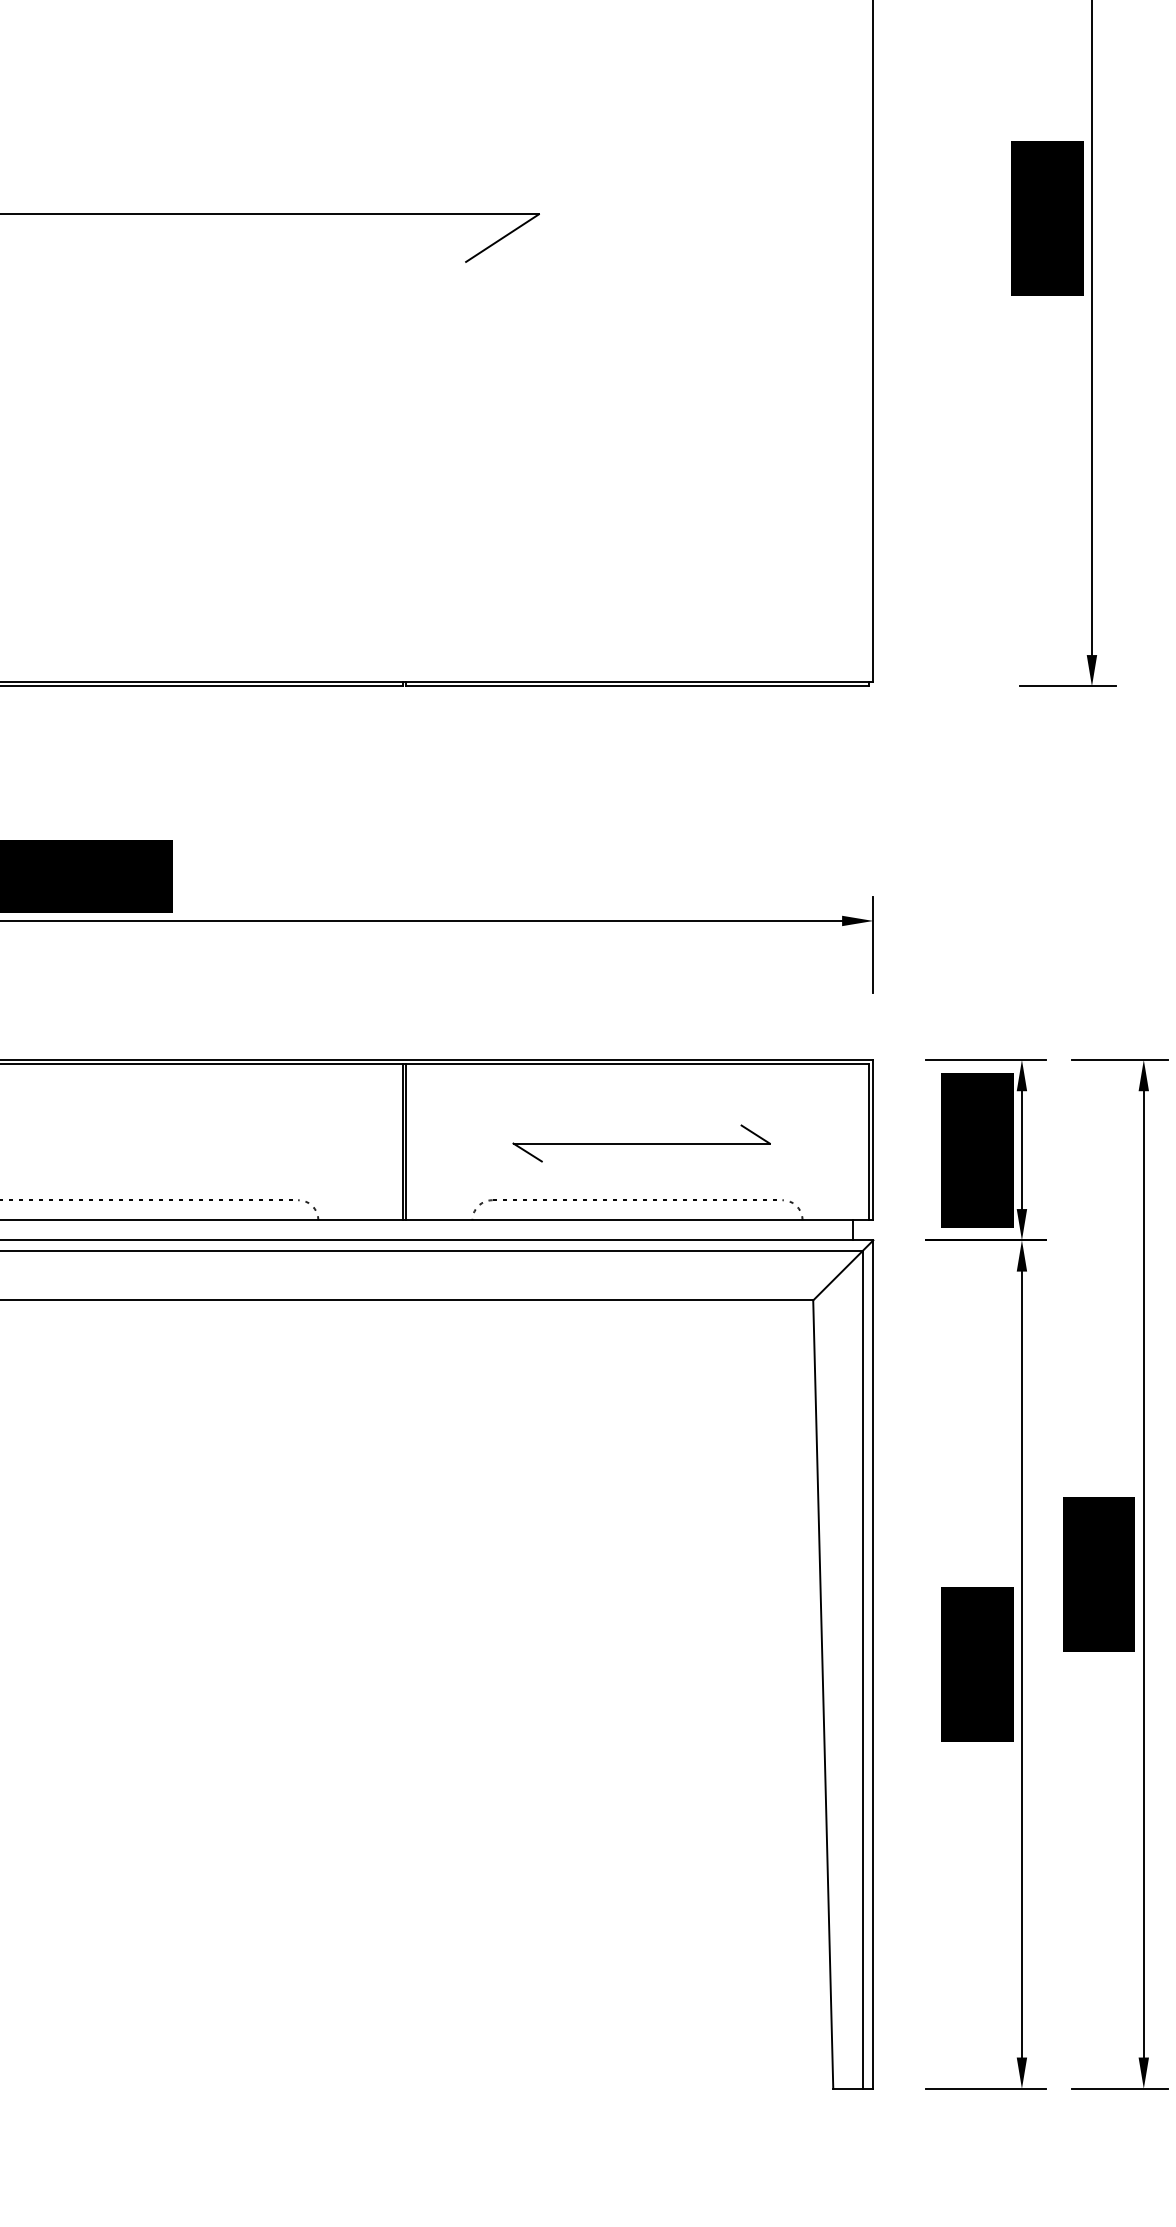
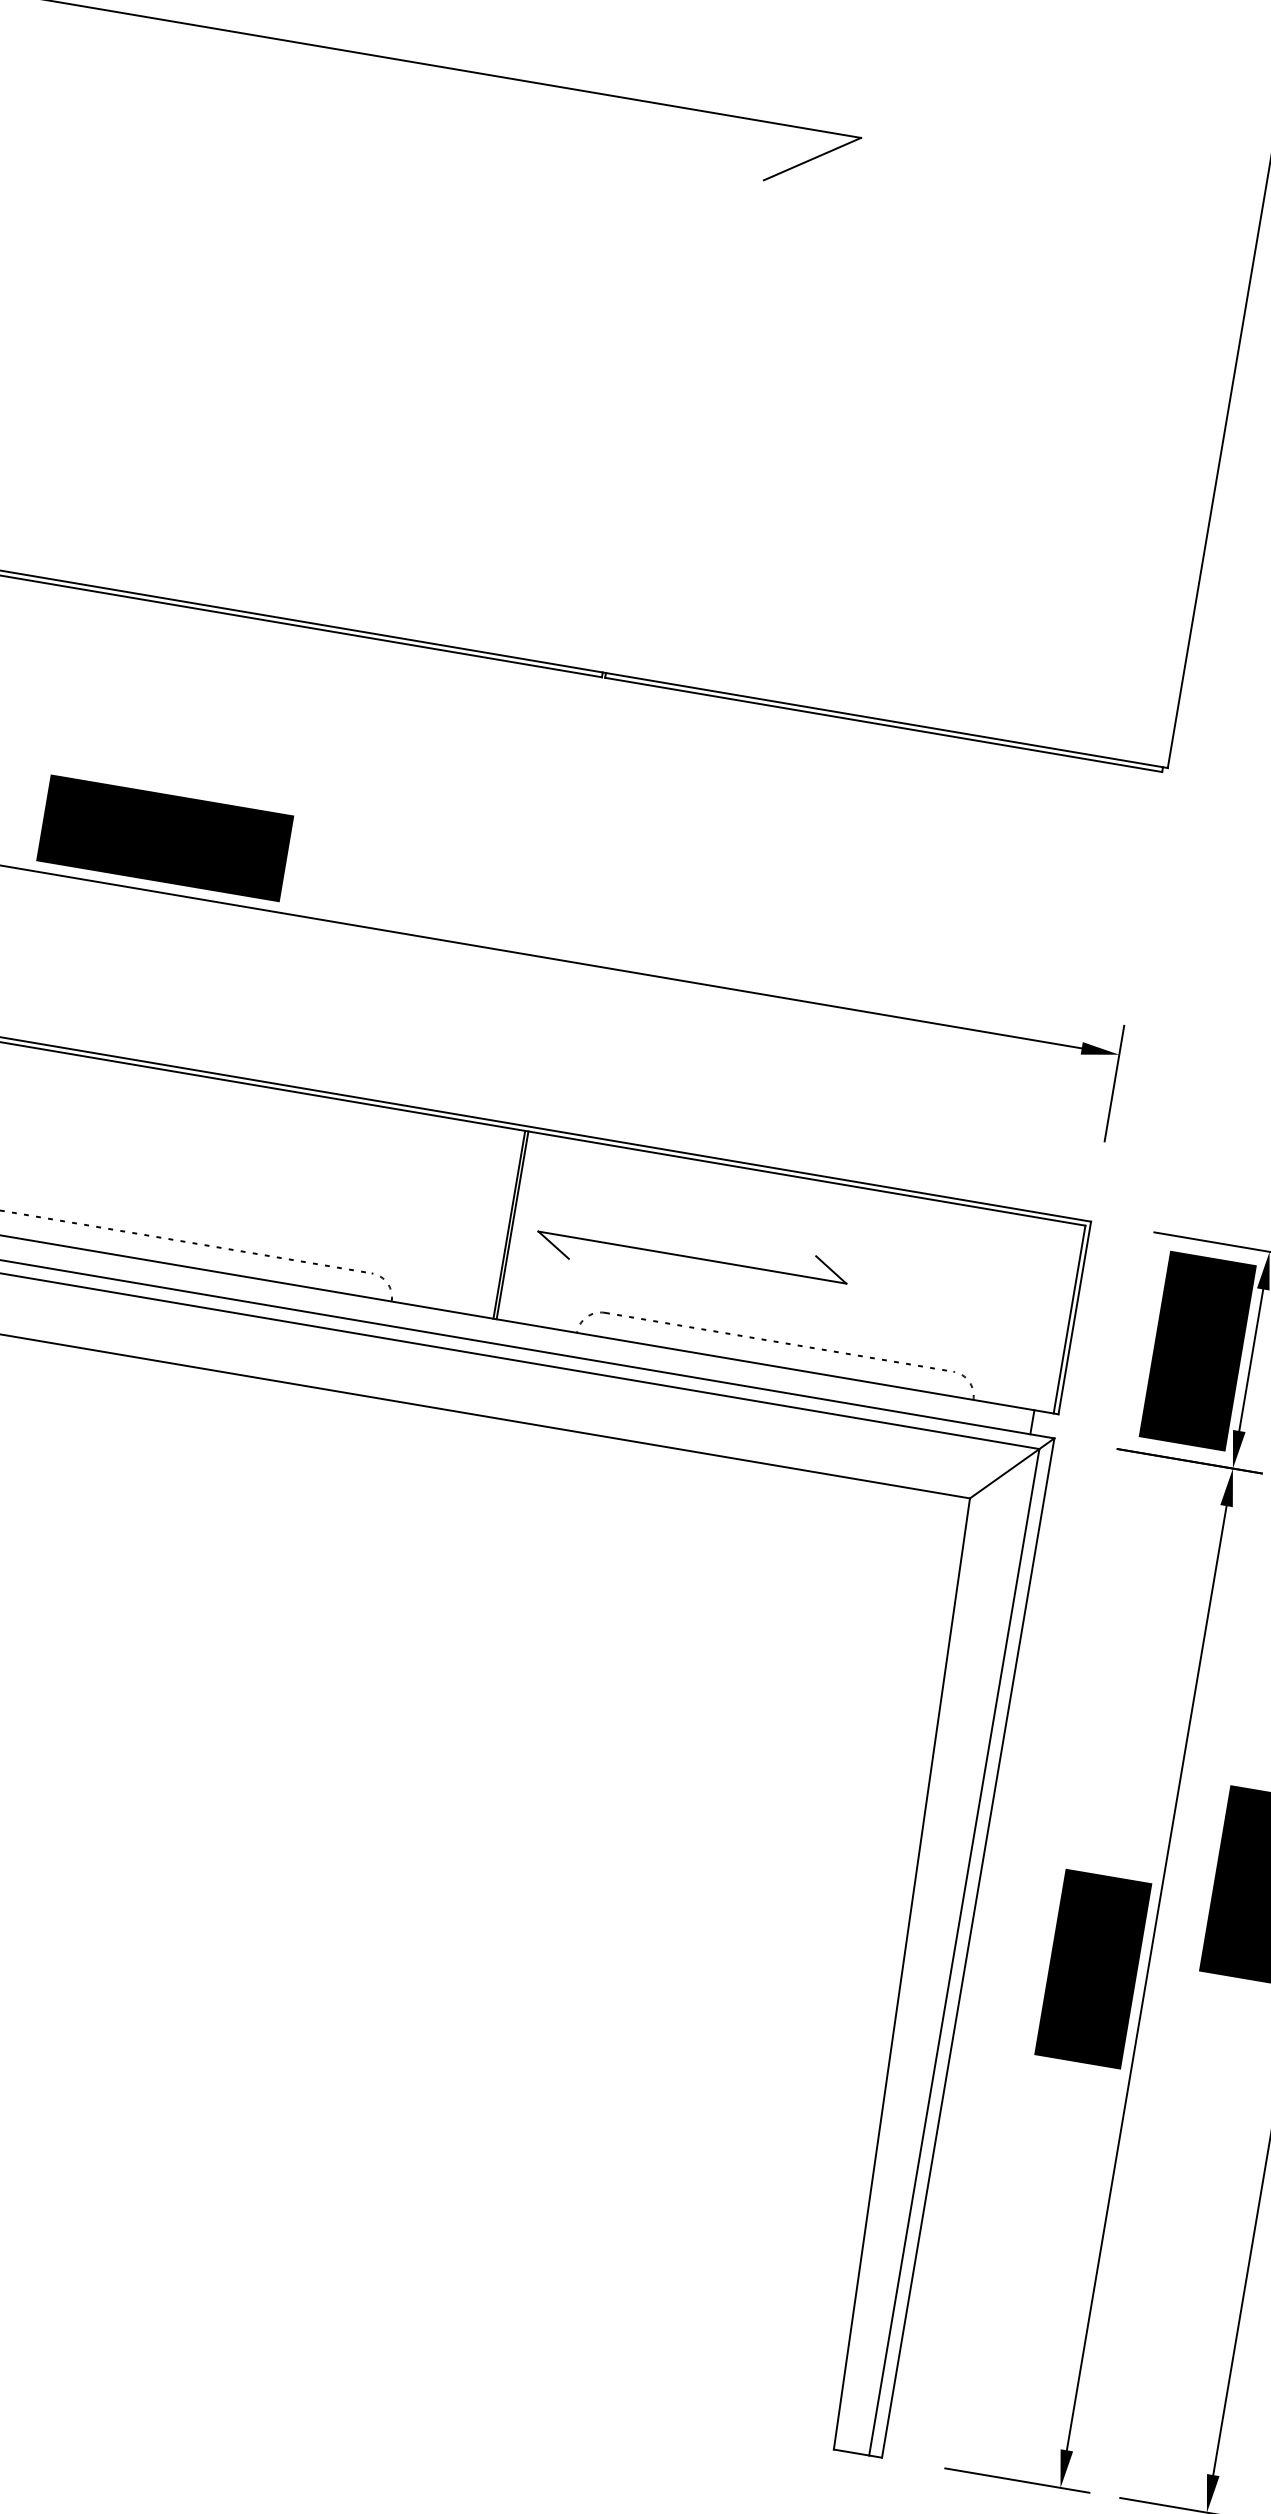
part: (641, 1143) -> (692, 1257), moved

